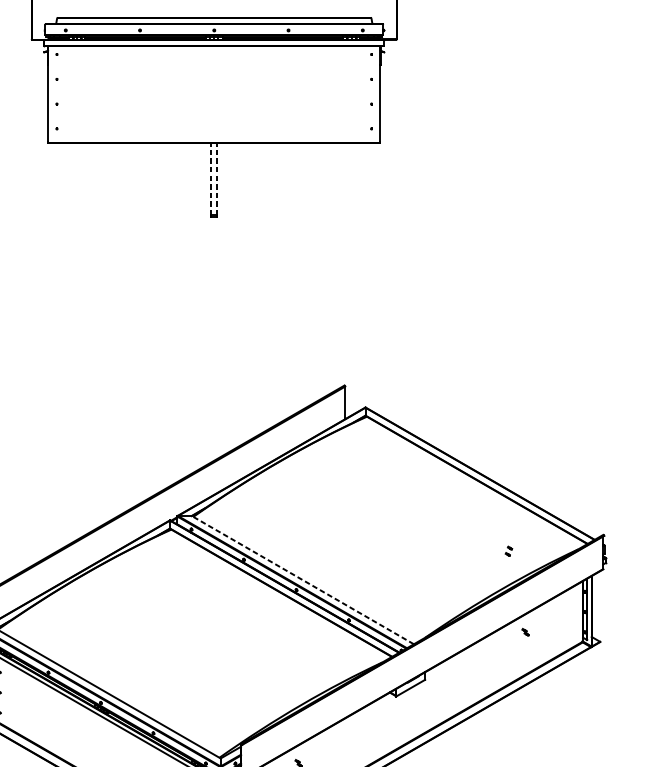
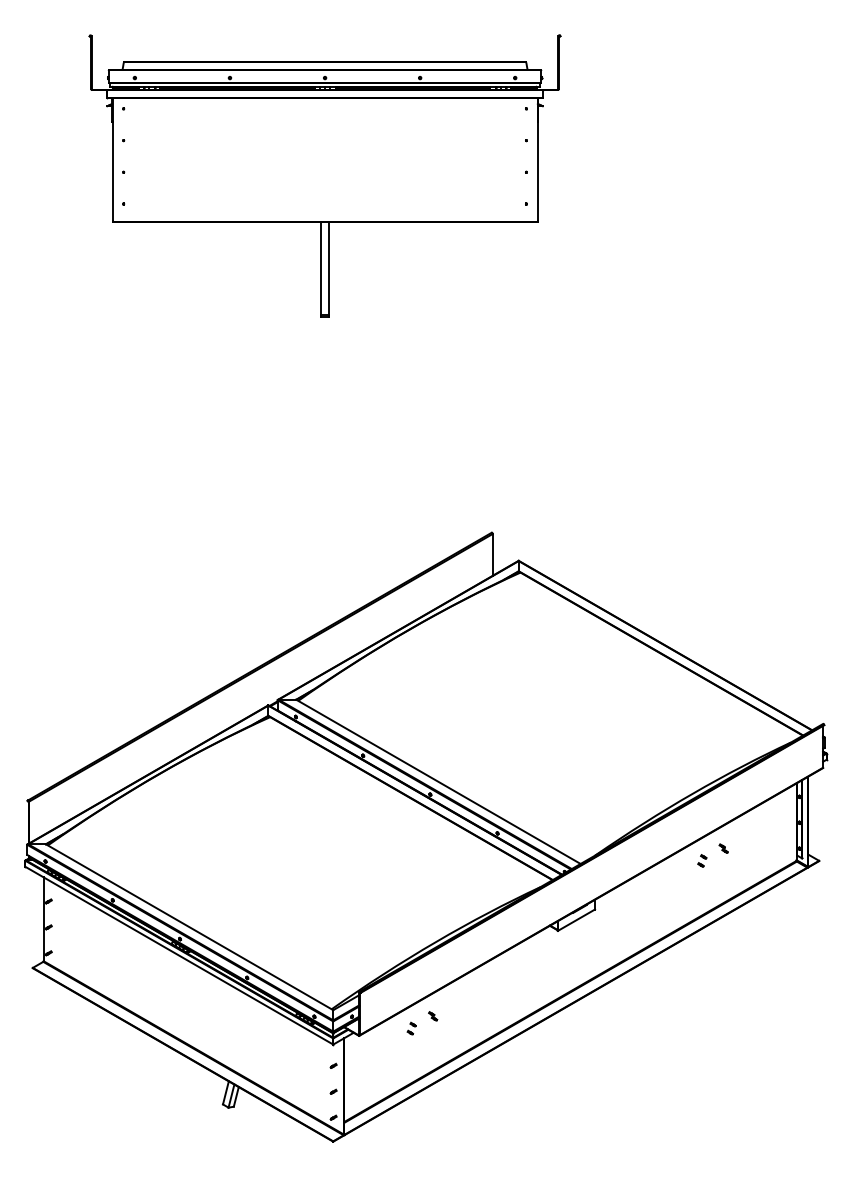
line: (211, 178) -> (321, 267), dashed -> solid
line: (217, 178) -> (329, 267), dashed -> solid
part: (509, 550) -> (702, 860), moved
line: (302, 579) -> (438, 781), dashed -> solid

